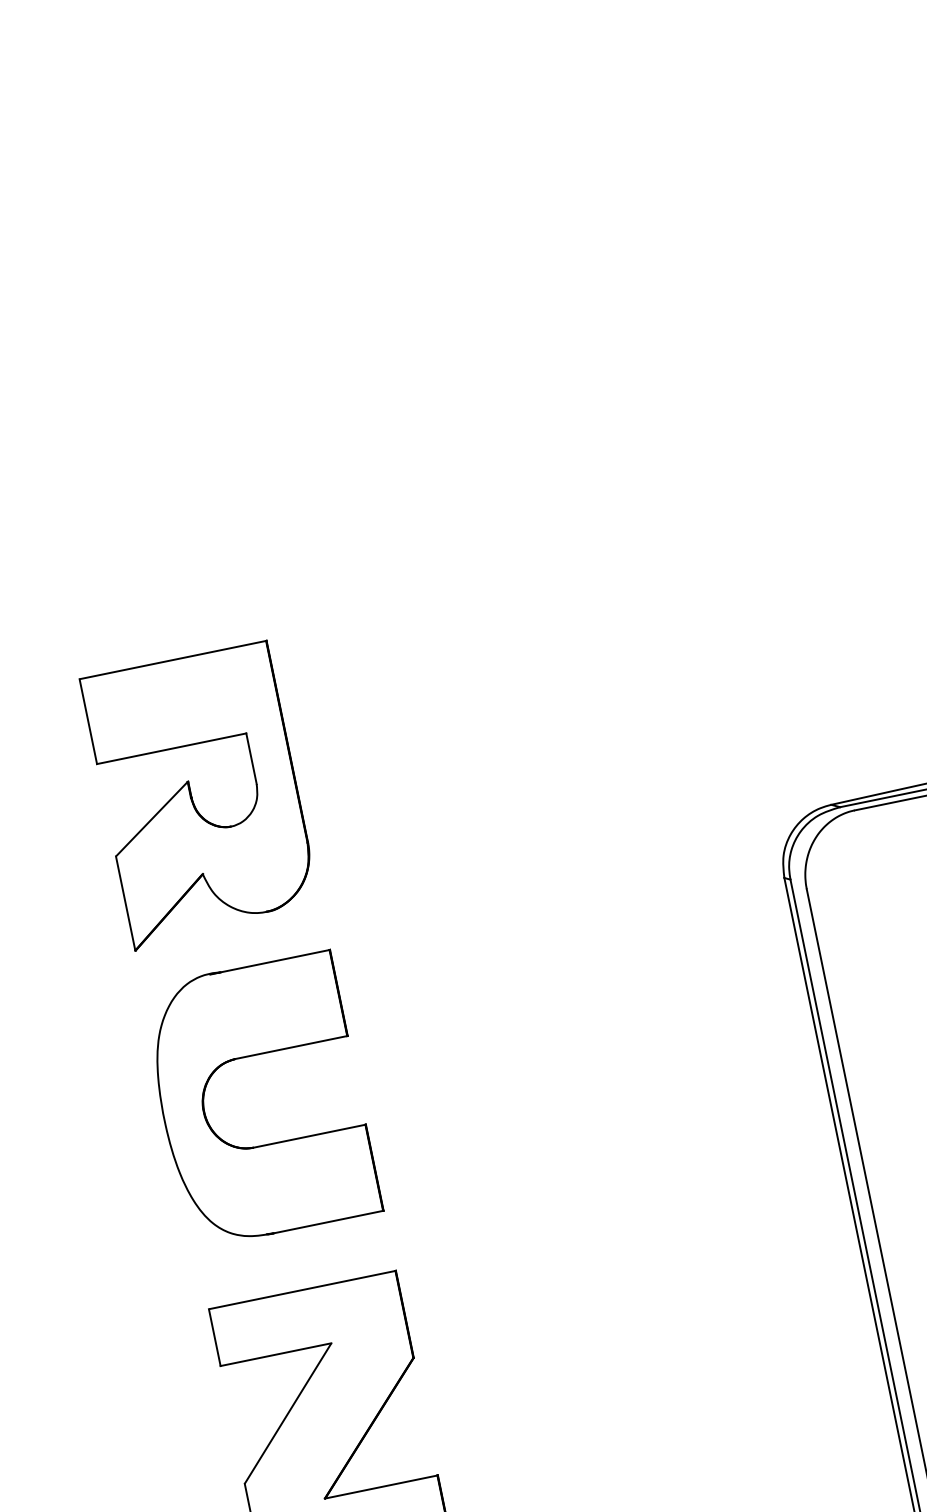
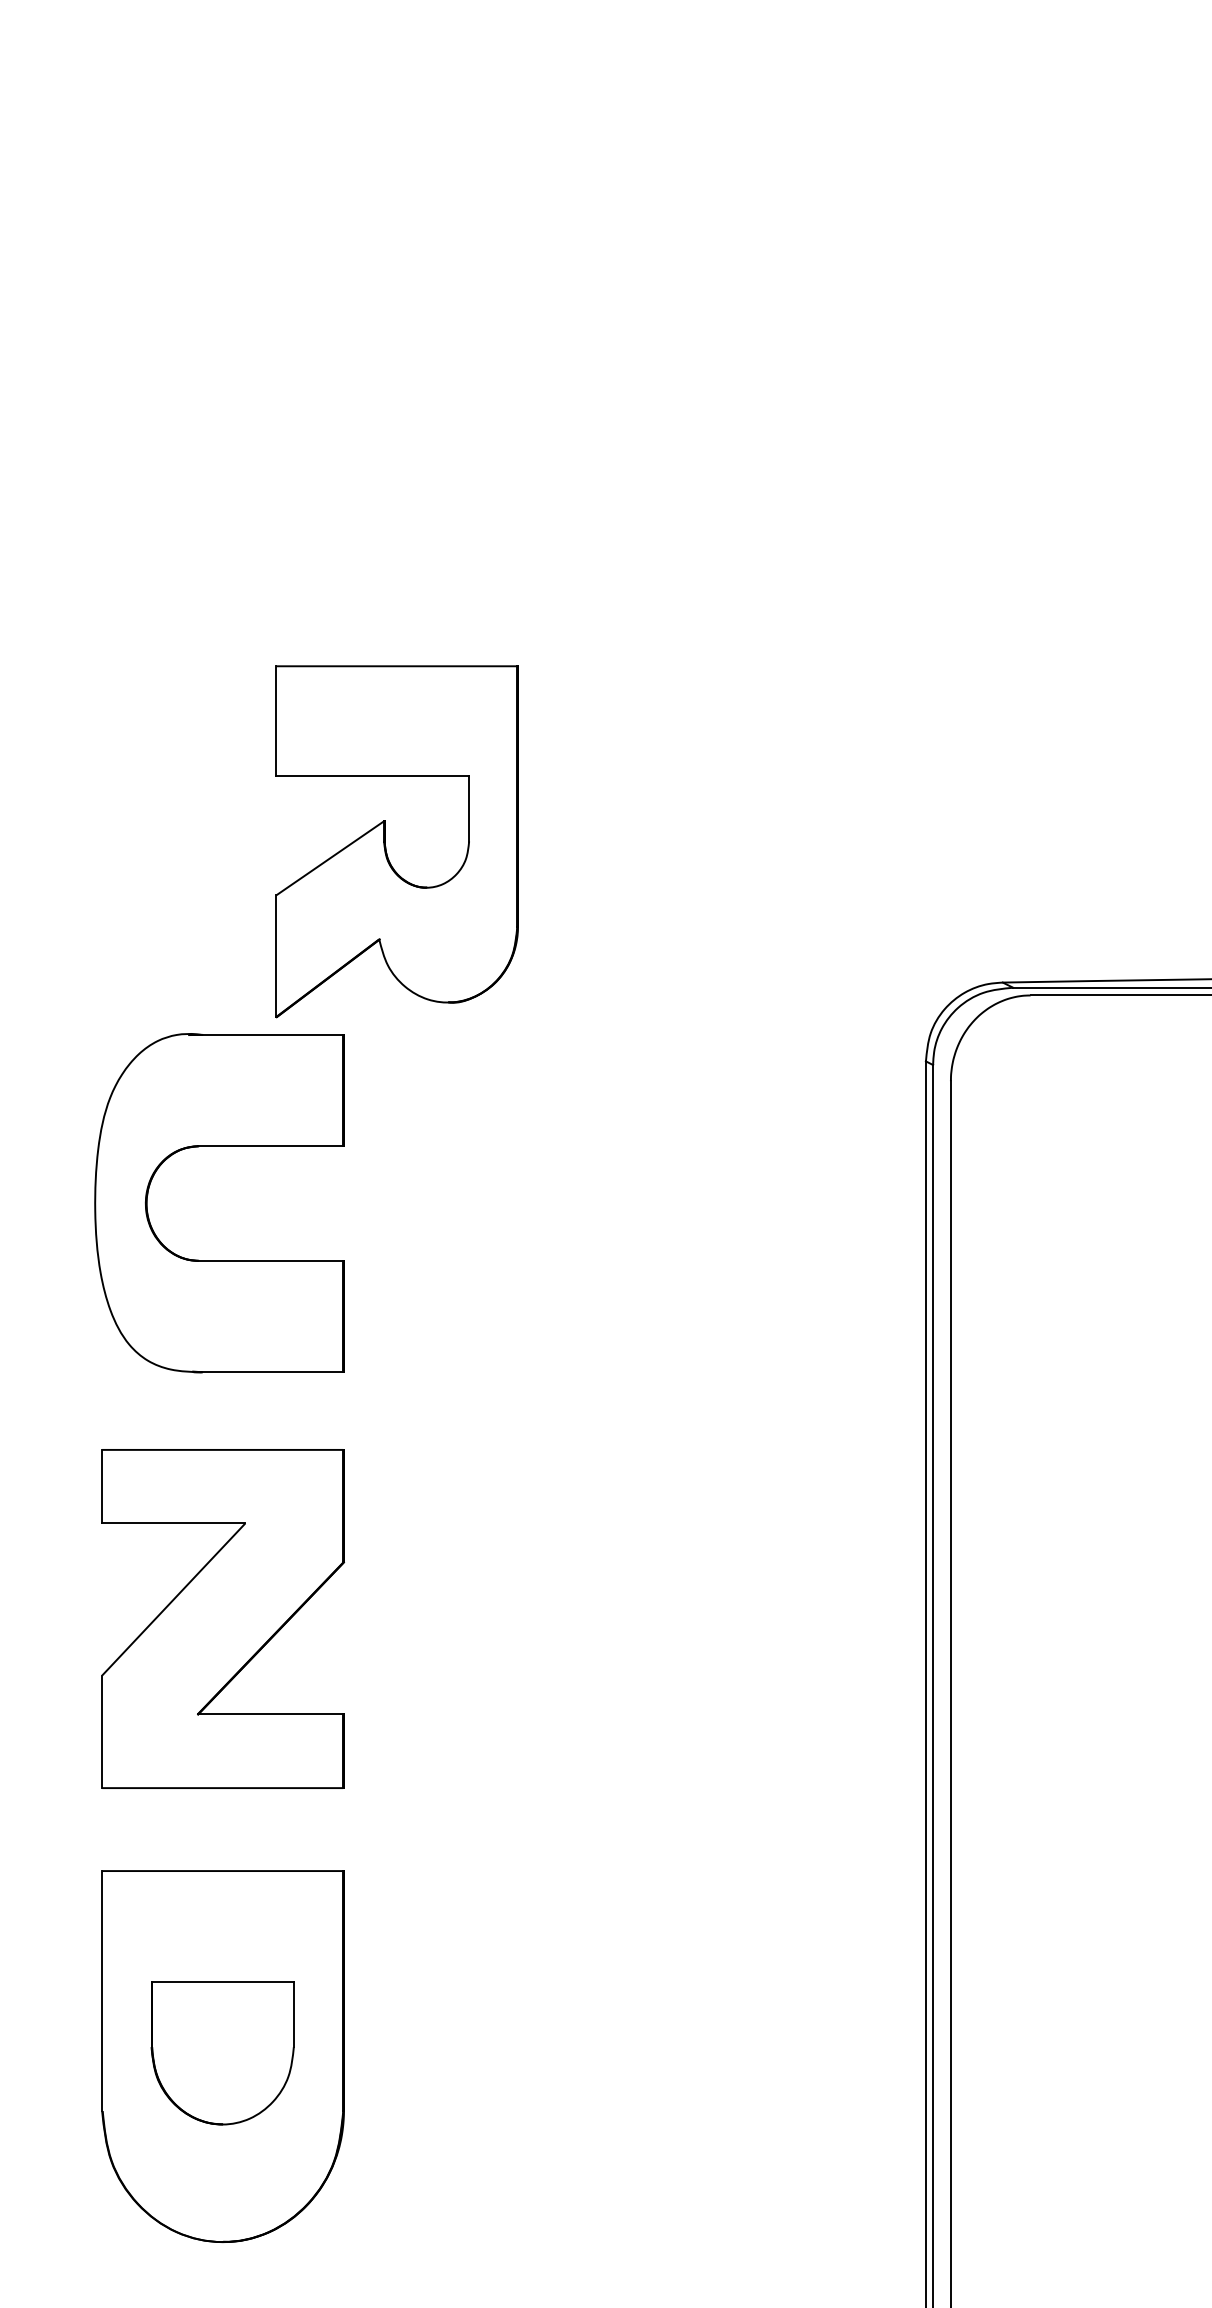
part: (192, 797) -> (385, 841), moved

